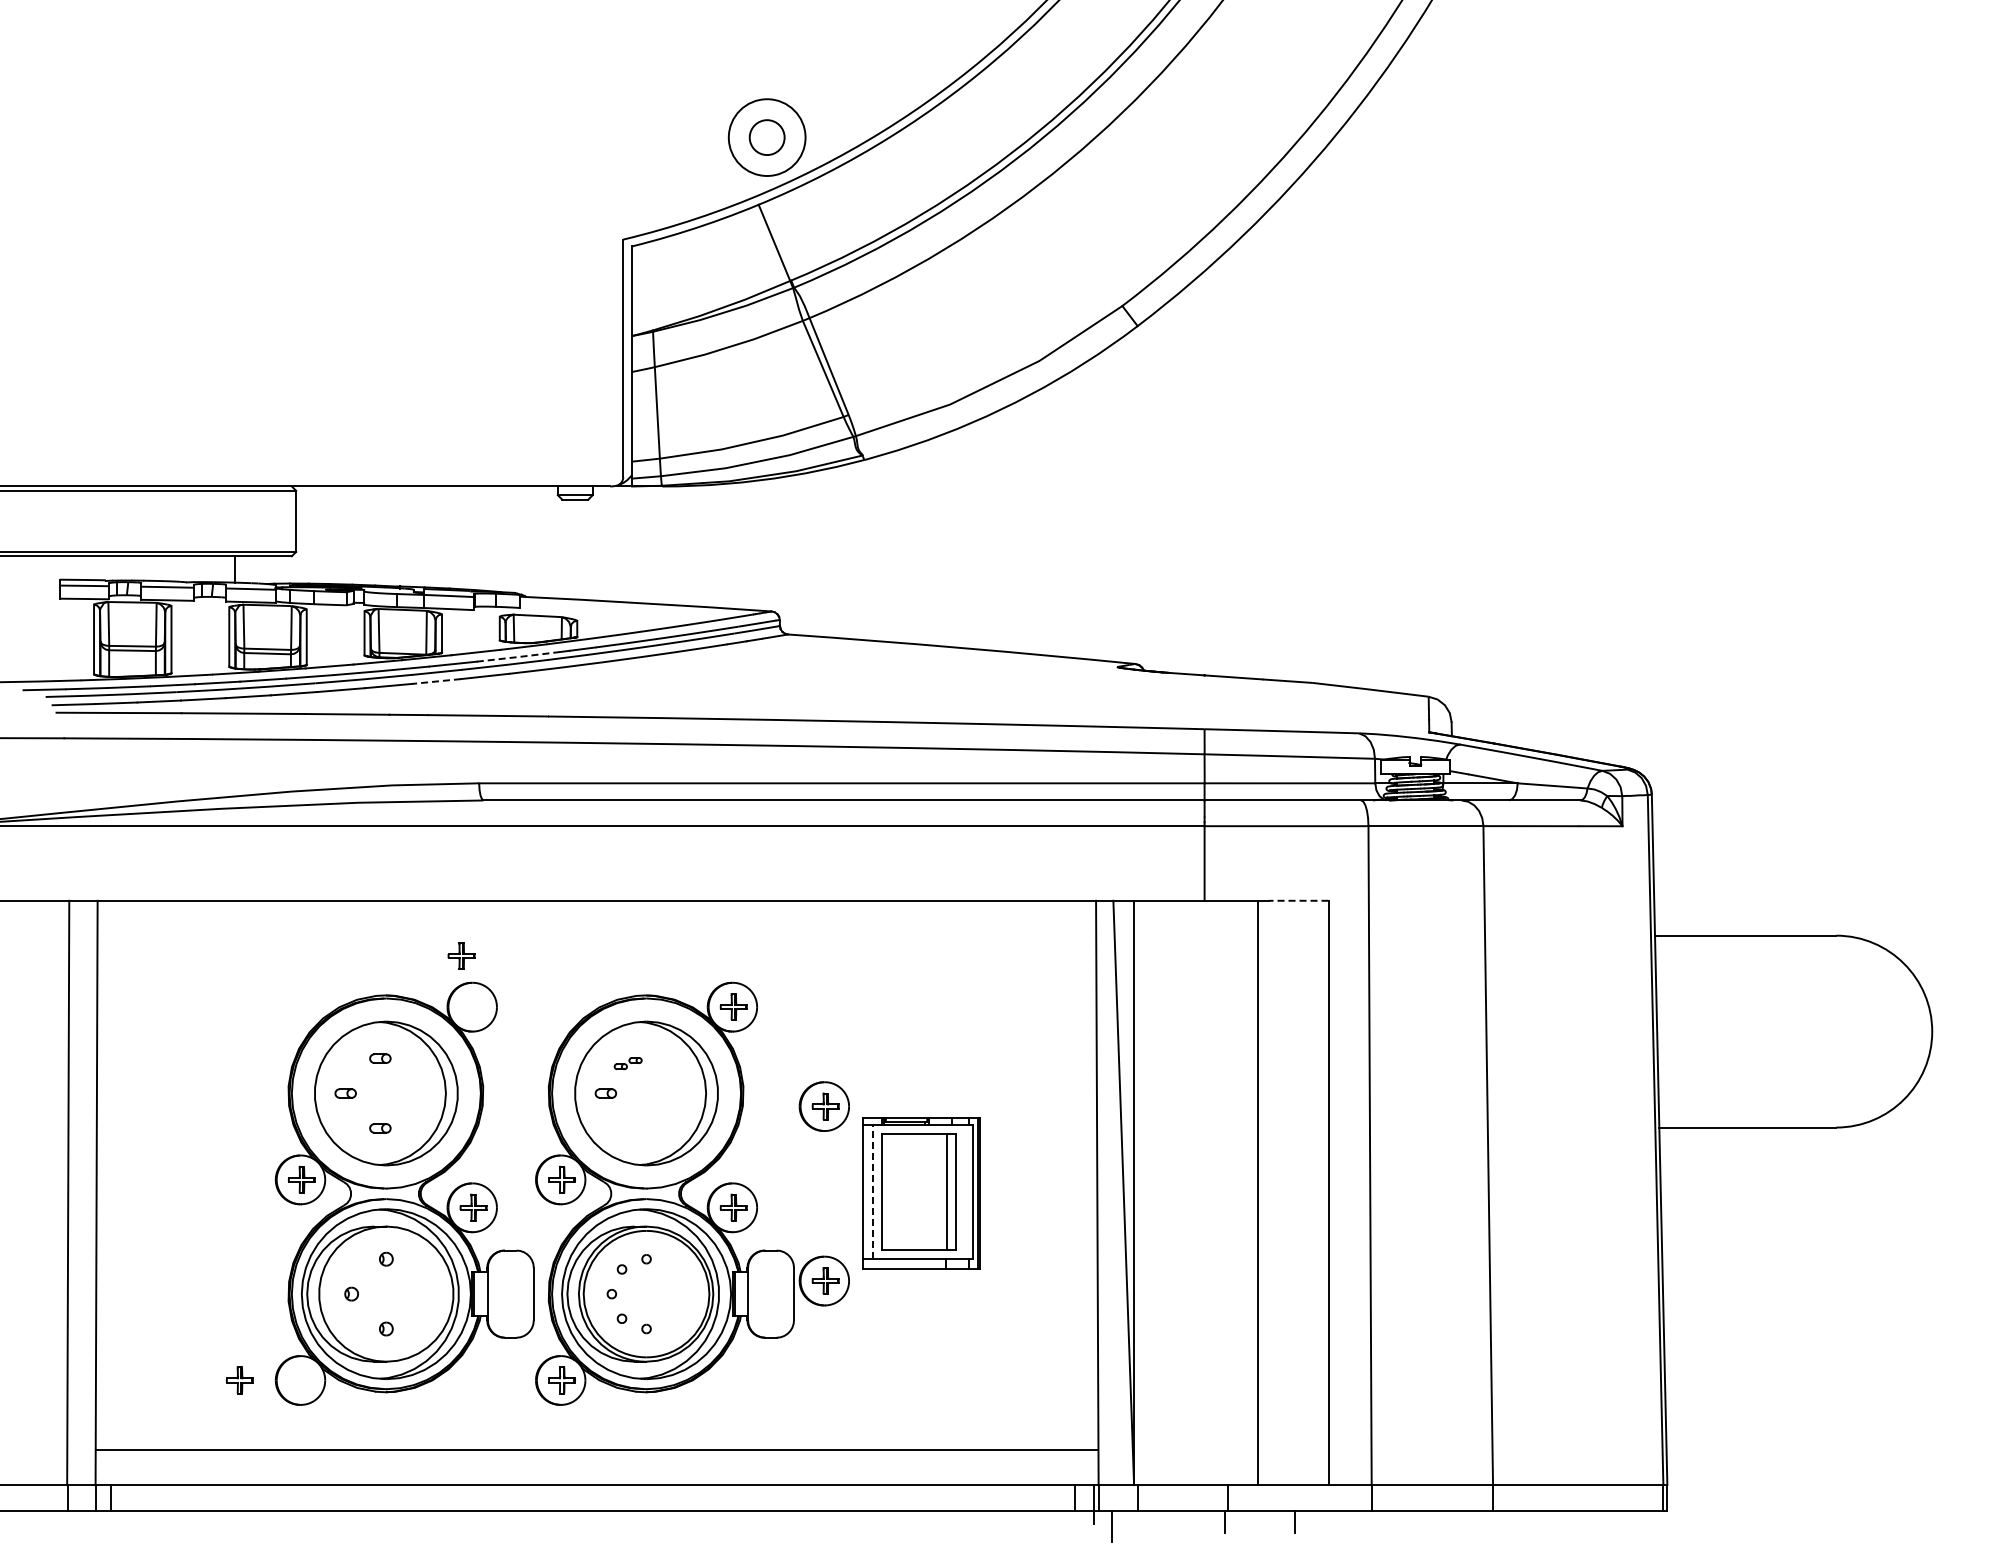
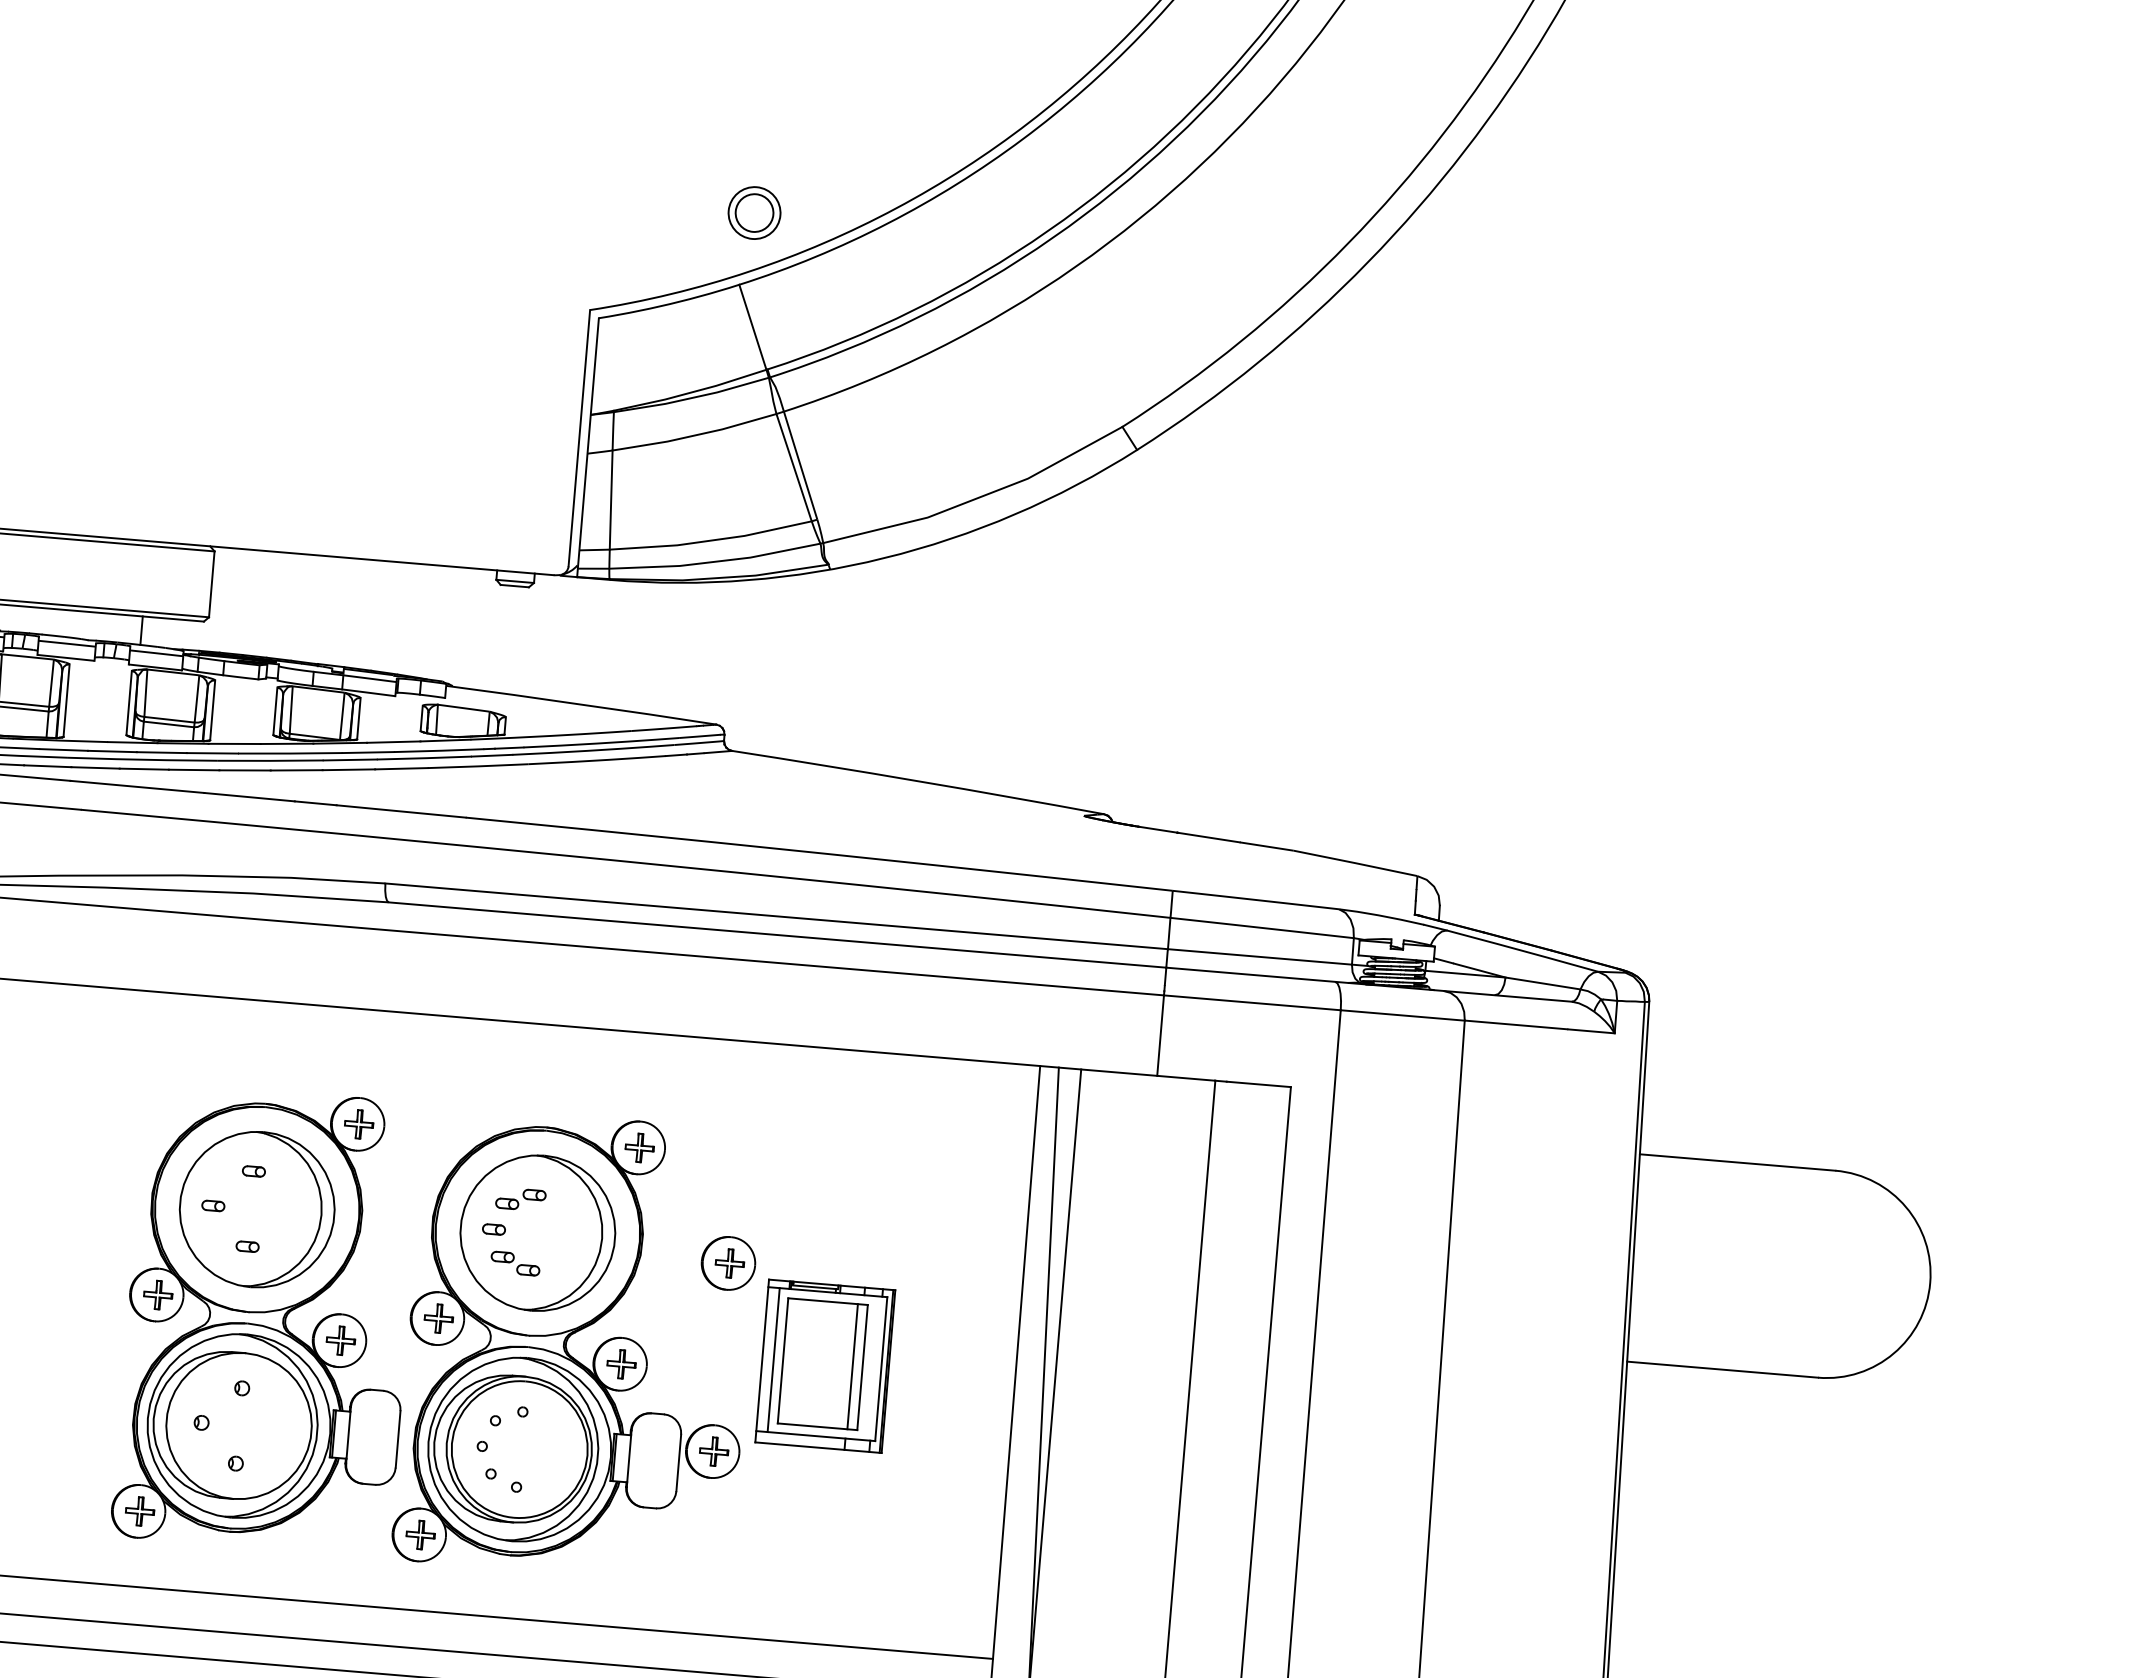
circle: (767, 137) -> (754, 212), size x0.62
line: (518, 656) -> (439, 750), dashed -> solid
line: (436, 681) -> (348, 769), dashed -> solid
line: (1298, 900) -> (1258, 1084), dashed -> solid
part: (461, 955) -> (359, 1123), moved
part: (627, 1063) -> (520, 1199), size x1.67
part: (627, 1123) -> (514, 1263), added
line: (873, 1192) -> (773, 1360), dashed -> solid
part: (239, 1380) -> (139, 1511), moved

